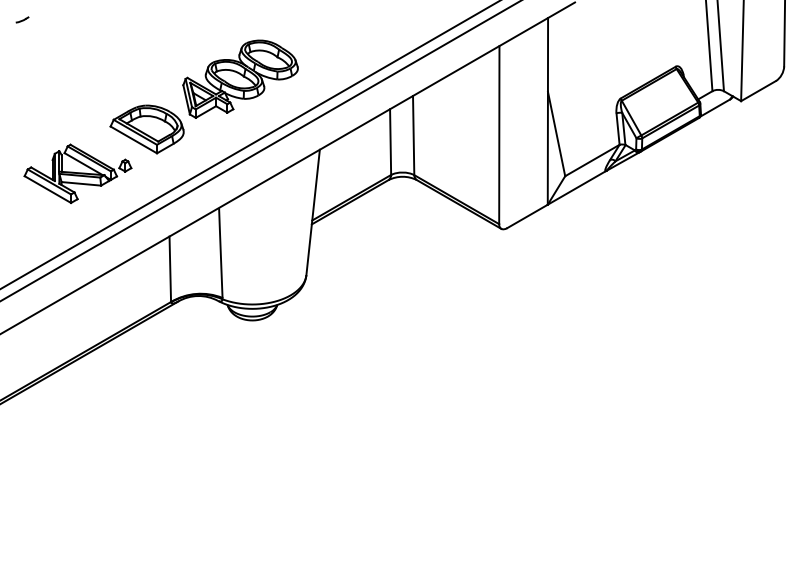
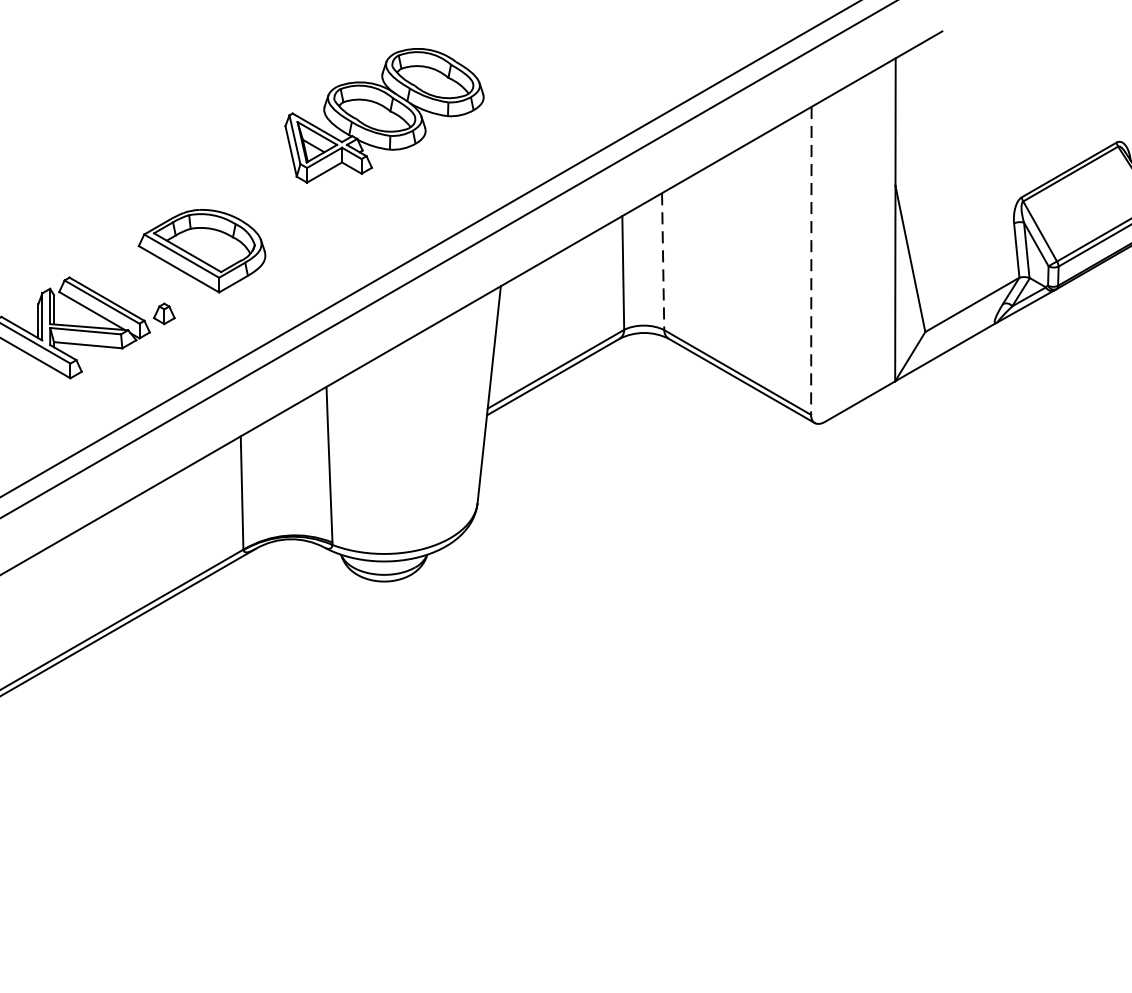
part: (240, 78) -> (384, 114), moved
line: (413, 135) -> (662, 261), solid -> dashed
line: (499, 135) -> (811, 261), solid -> dashed

